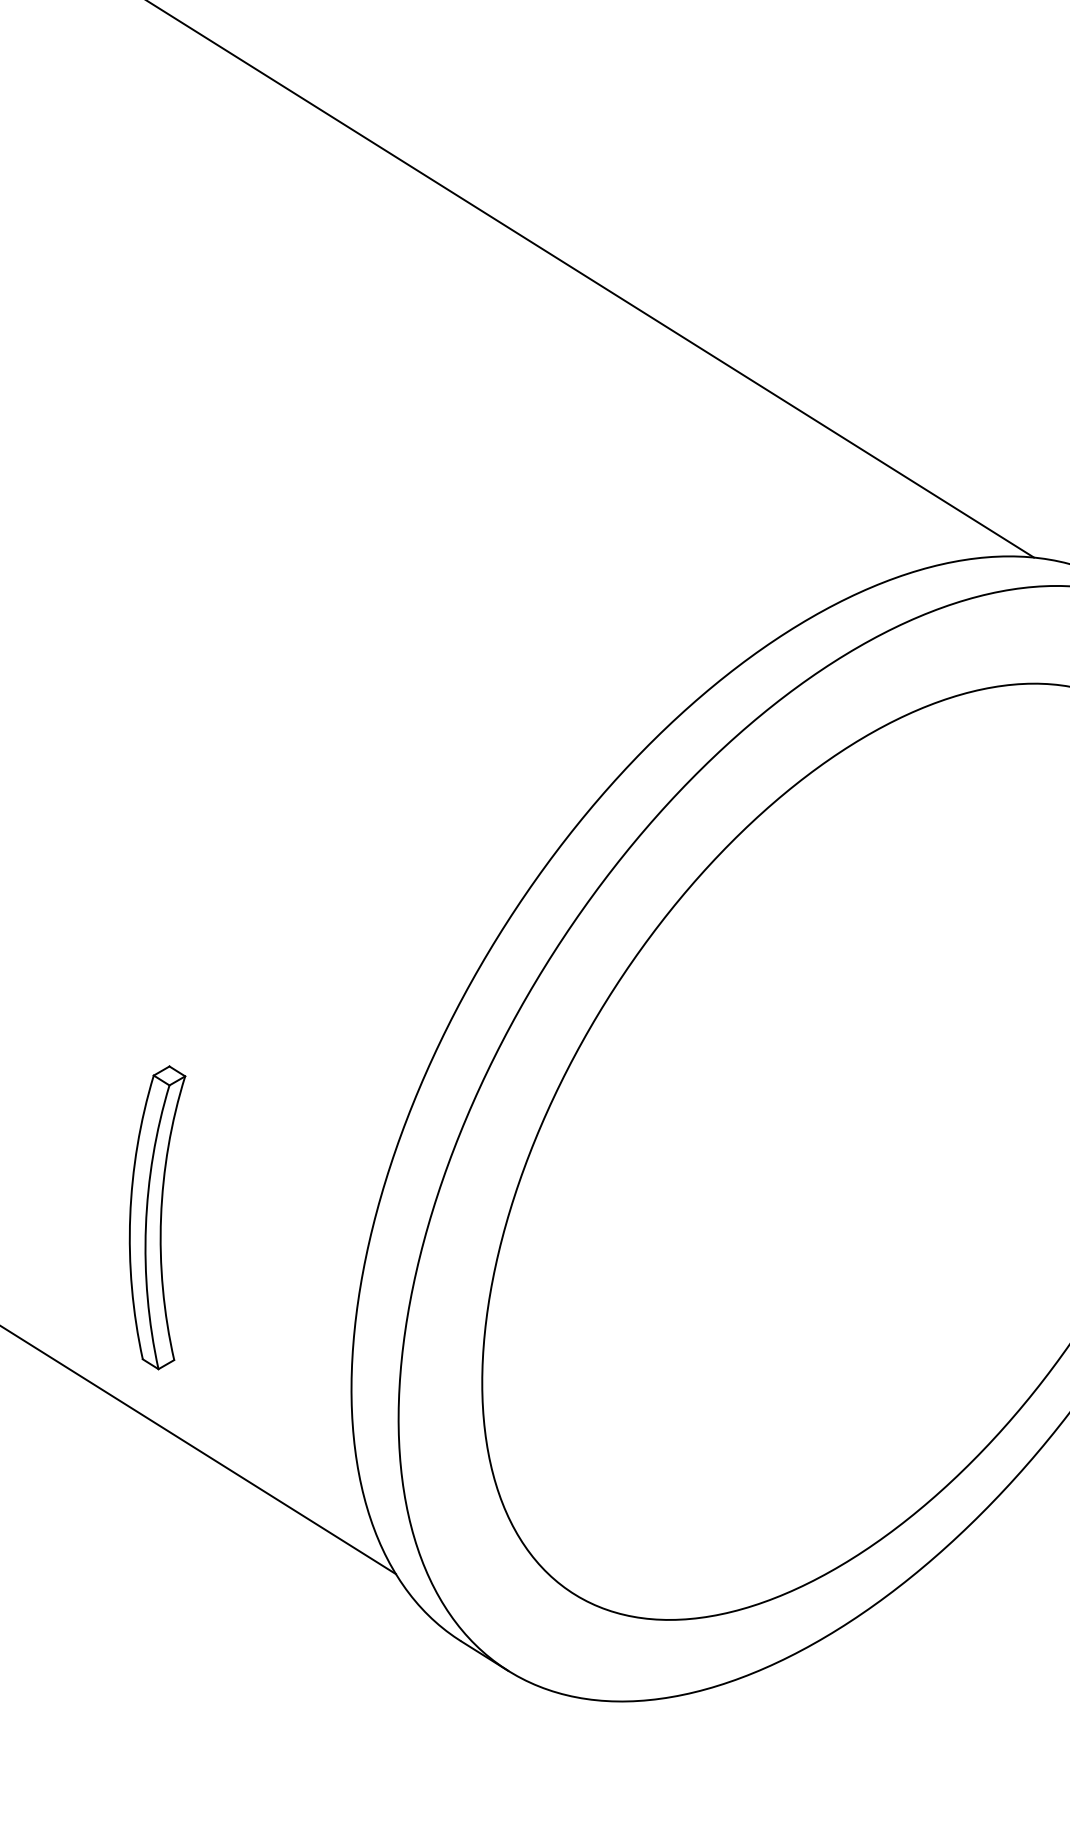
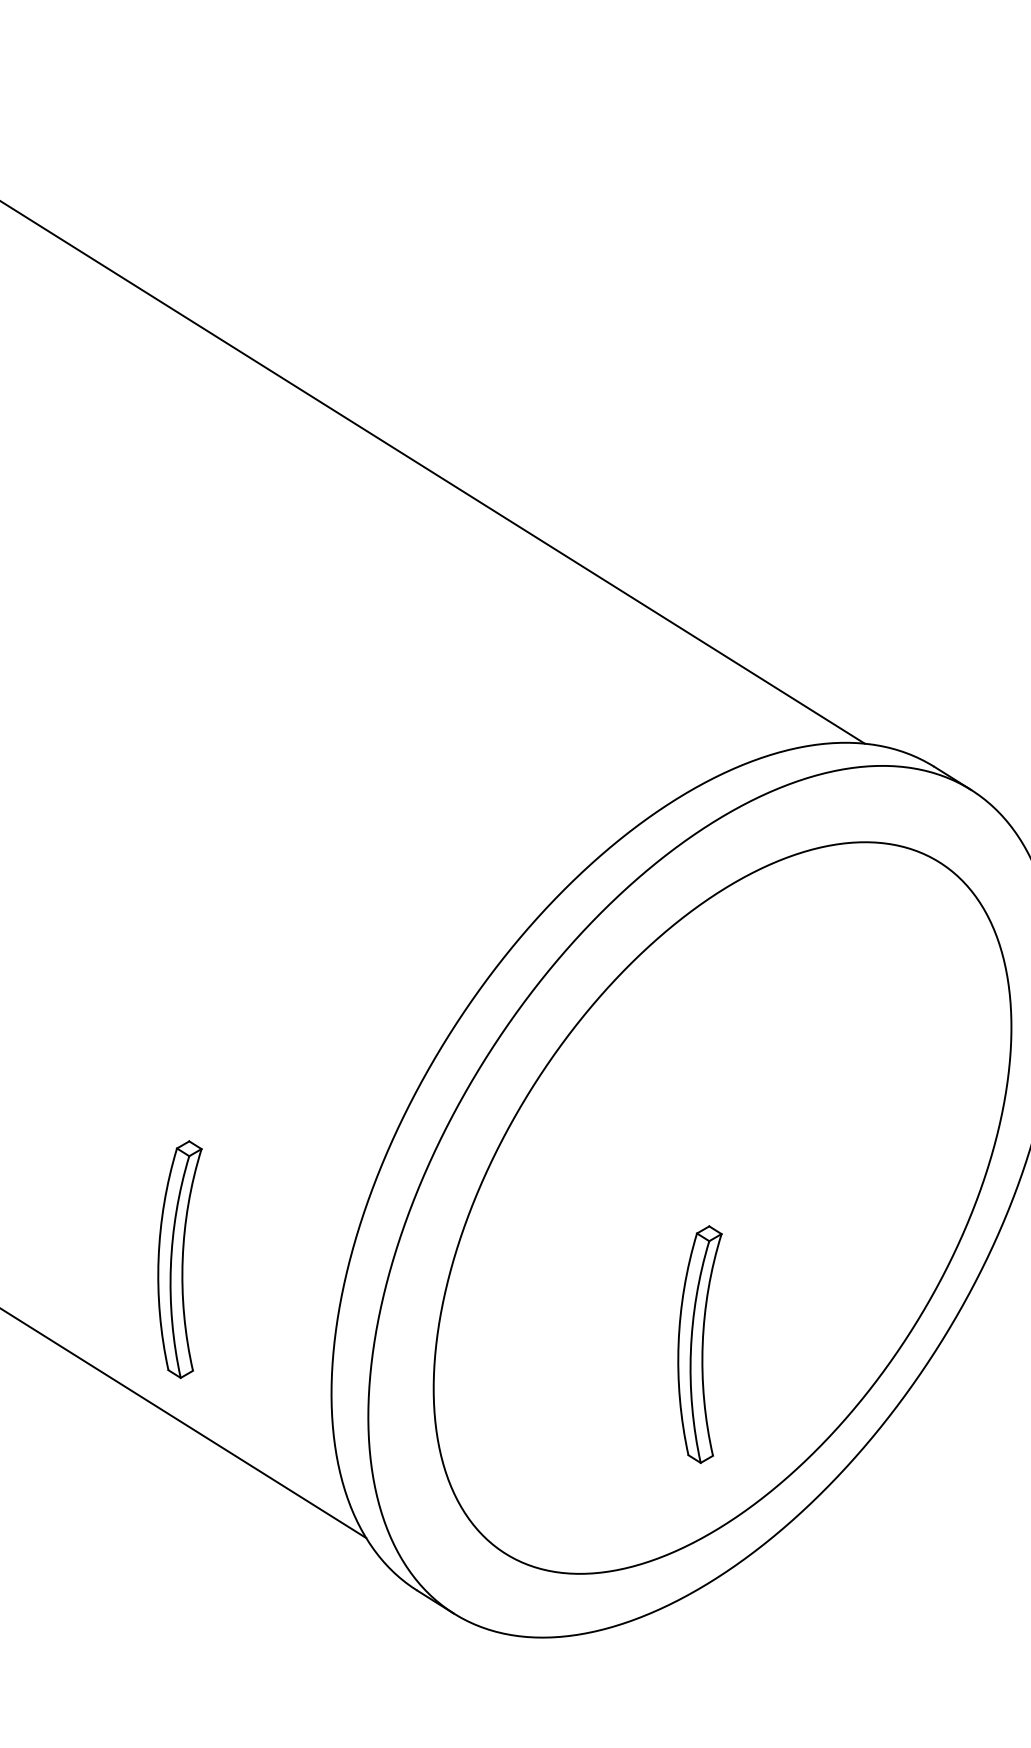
part: (822, 1326) -> (699, 1344), added

